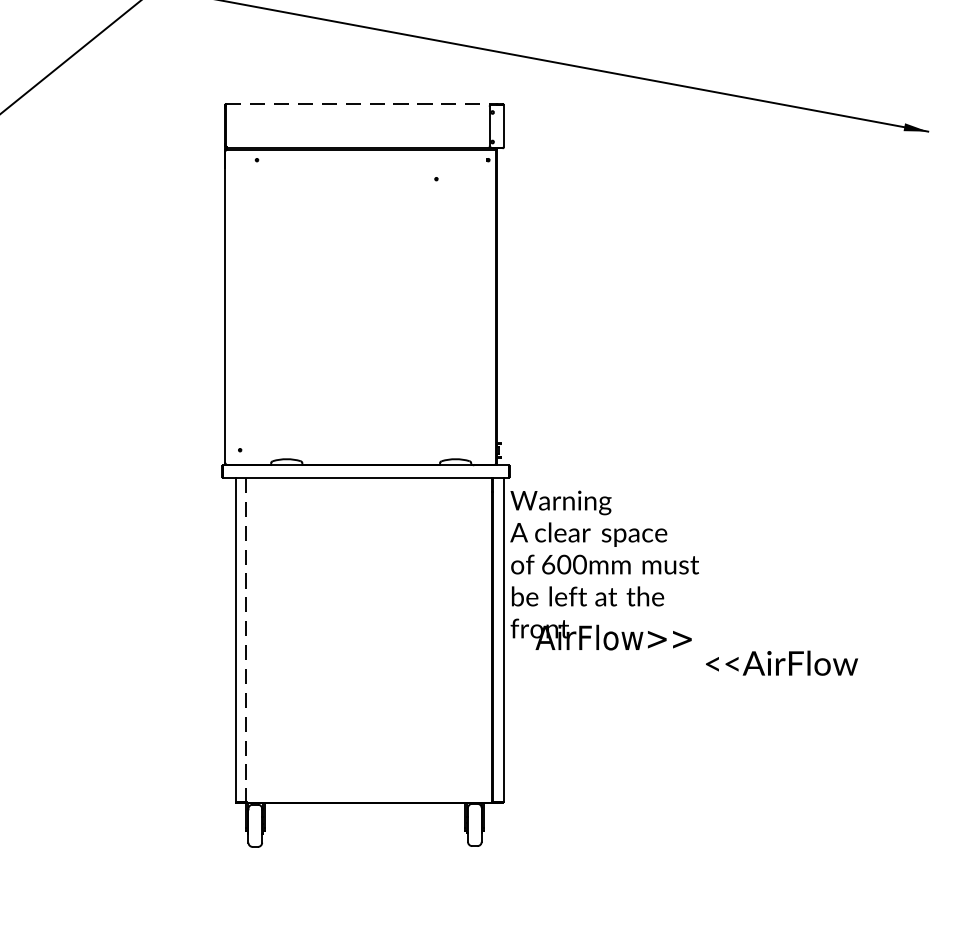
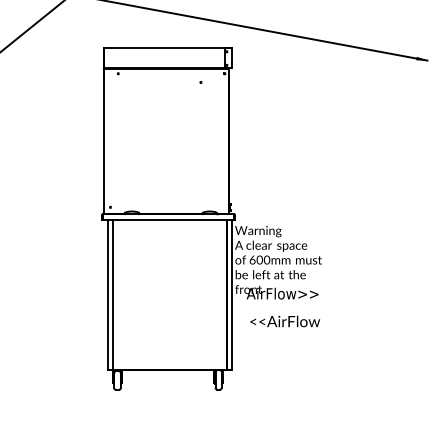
line: (361, 103) -> (166, 47), dashed -> solid
line: (246, 639) -> (113, 294), dashed -> solid
text: (782, 663) -> (285, 321), moved

